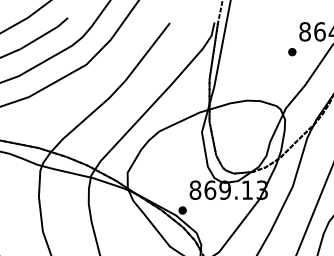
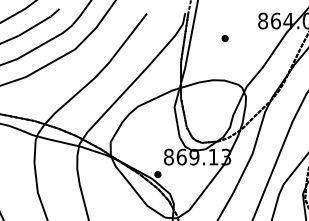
part: (291, 52) -> (224, 38), moved

